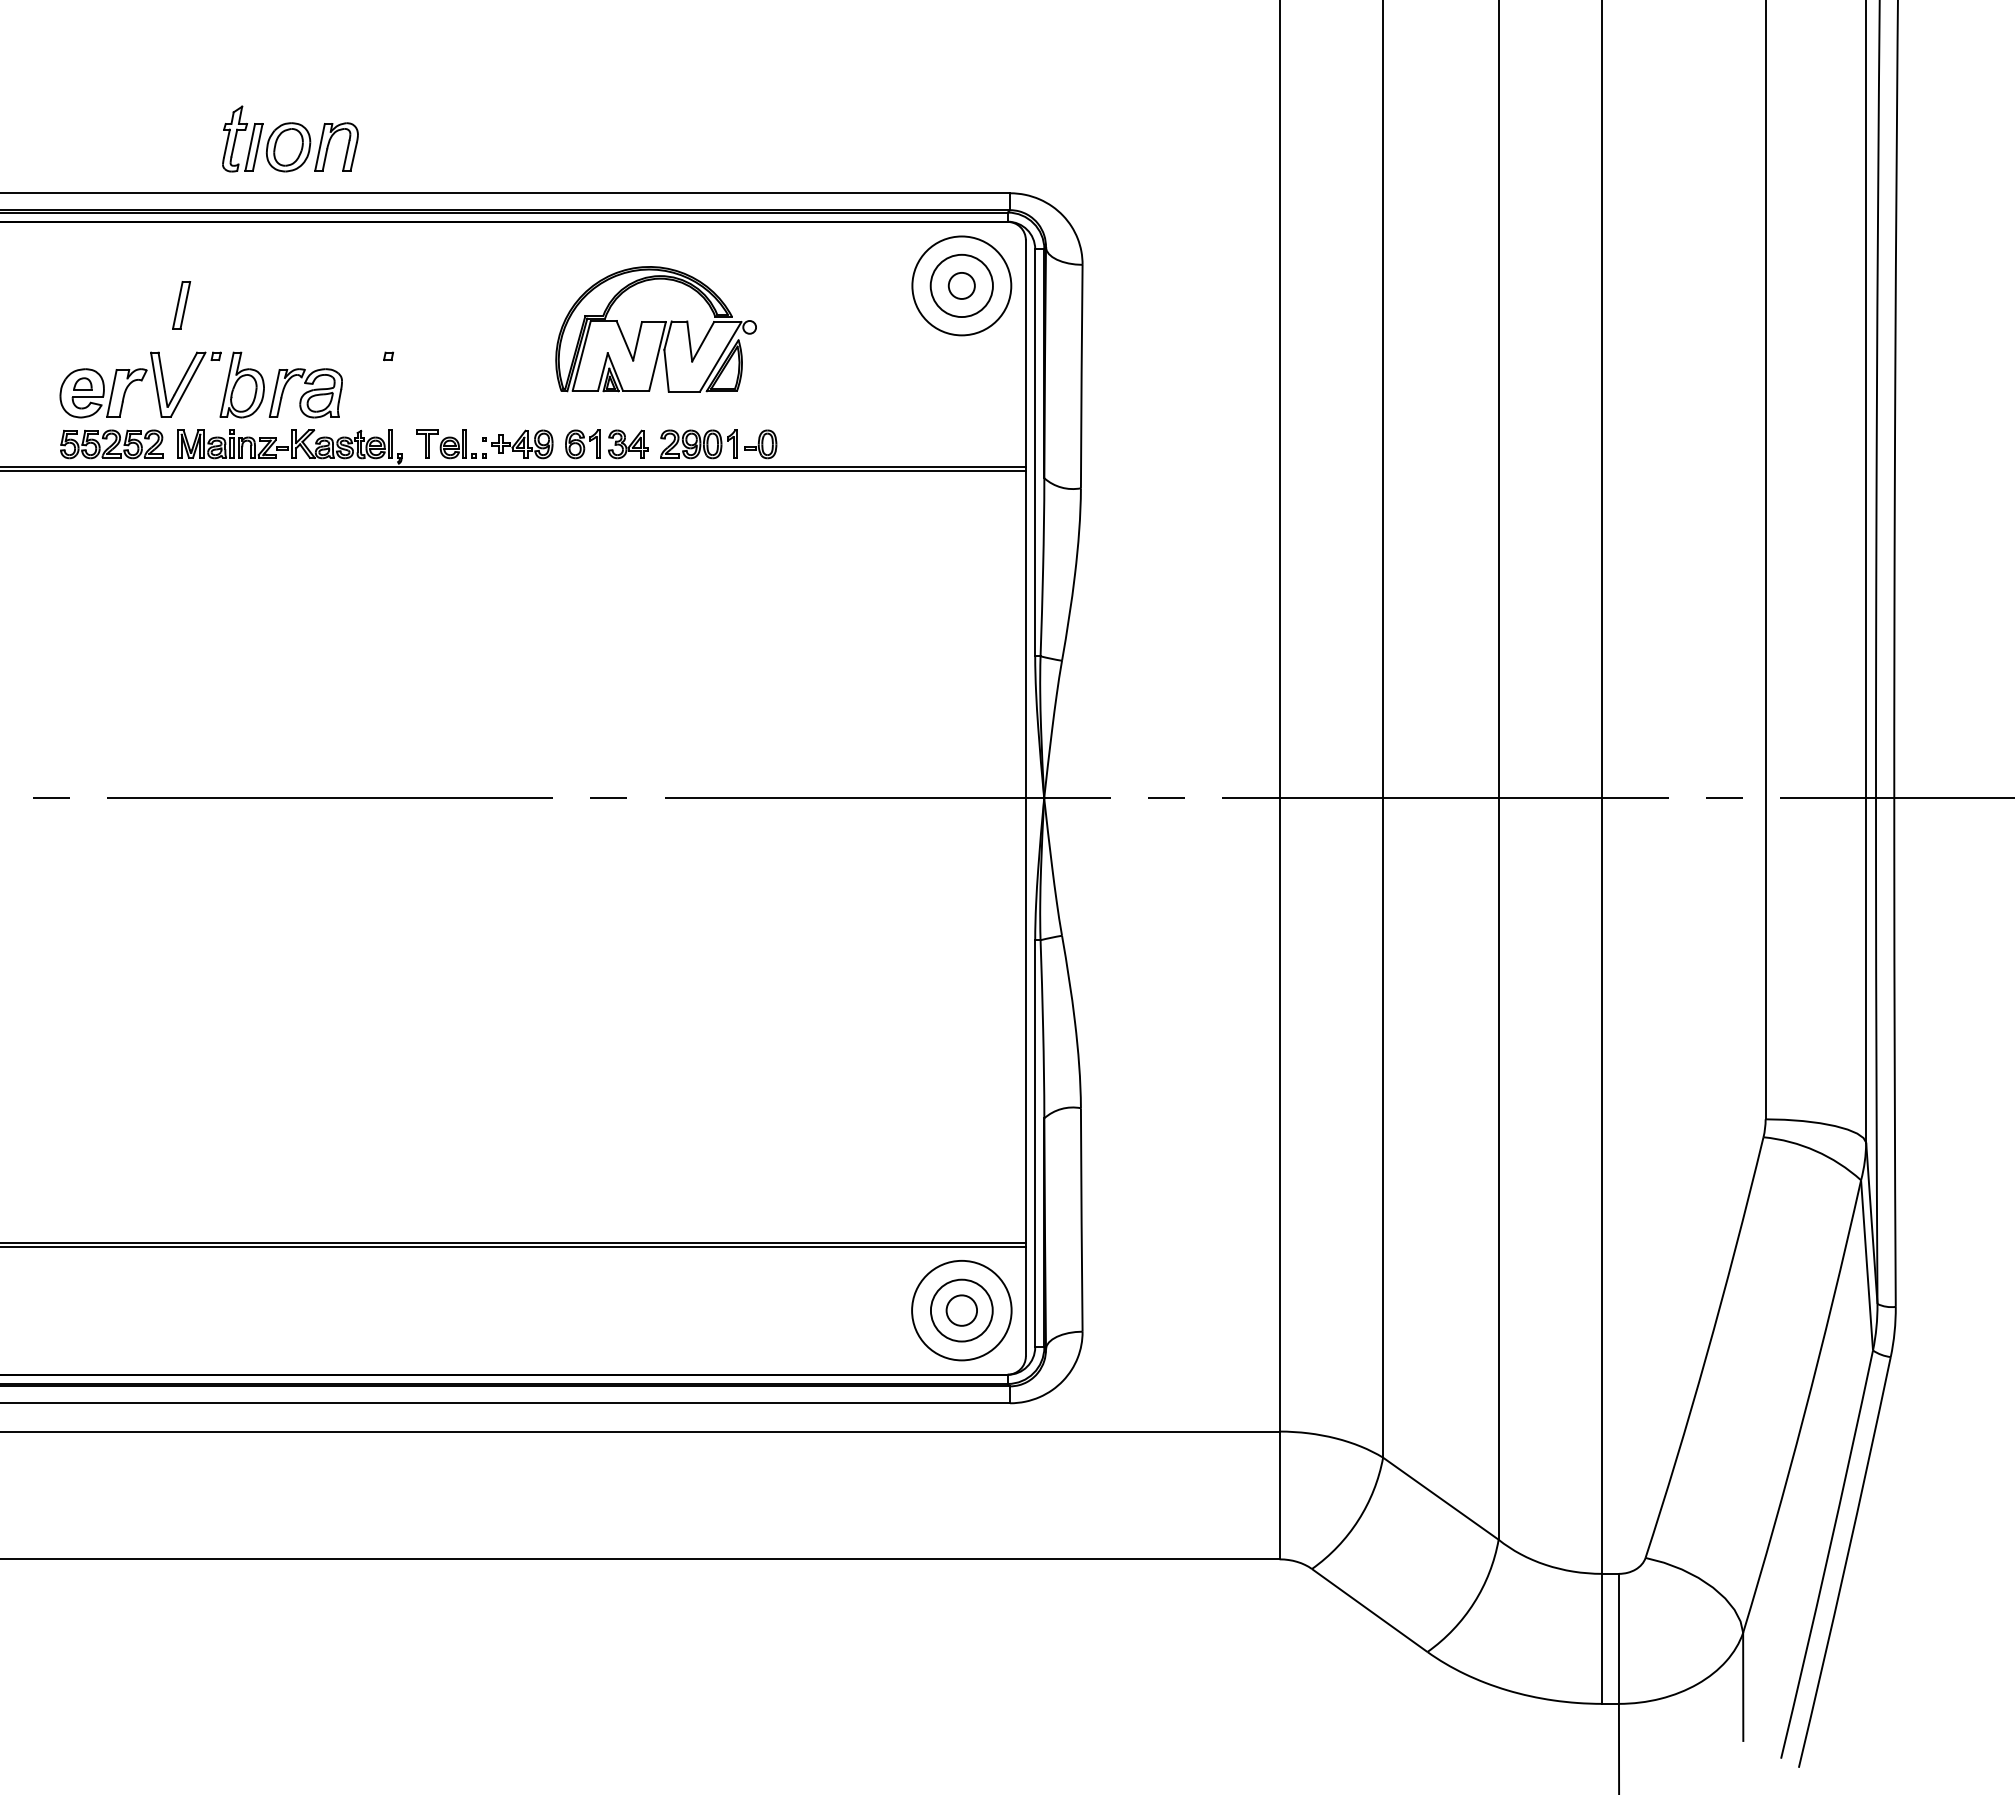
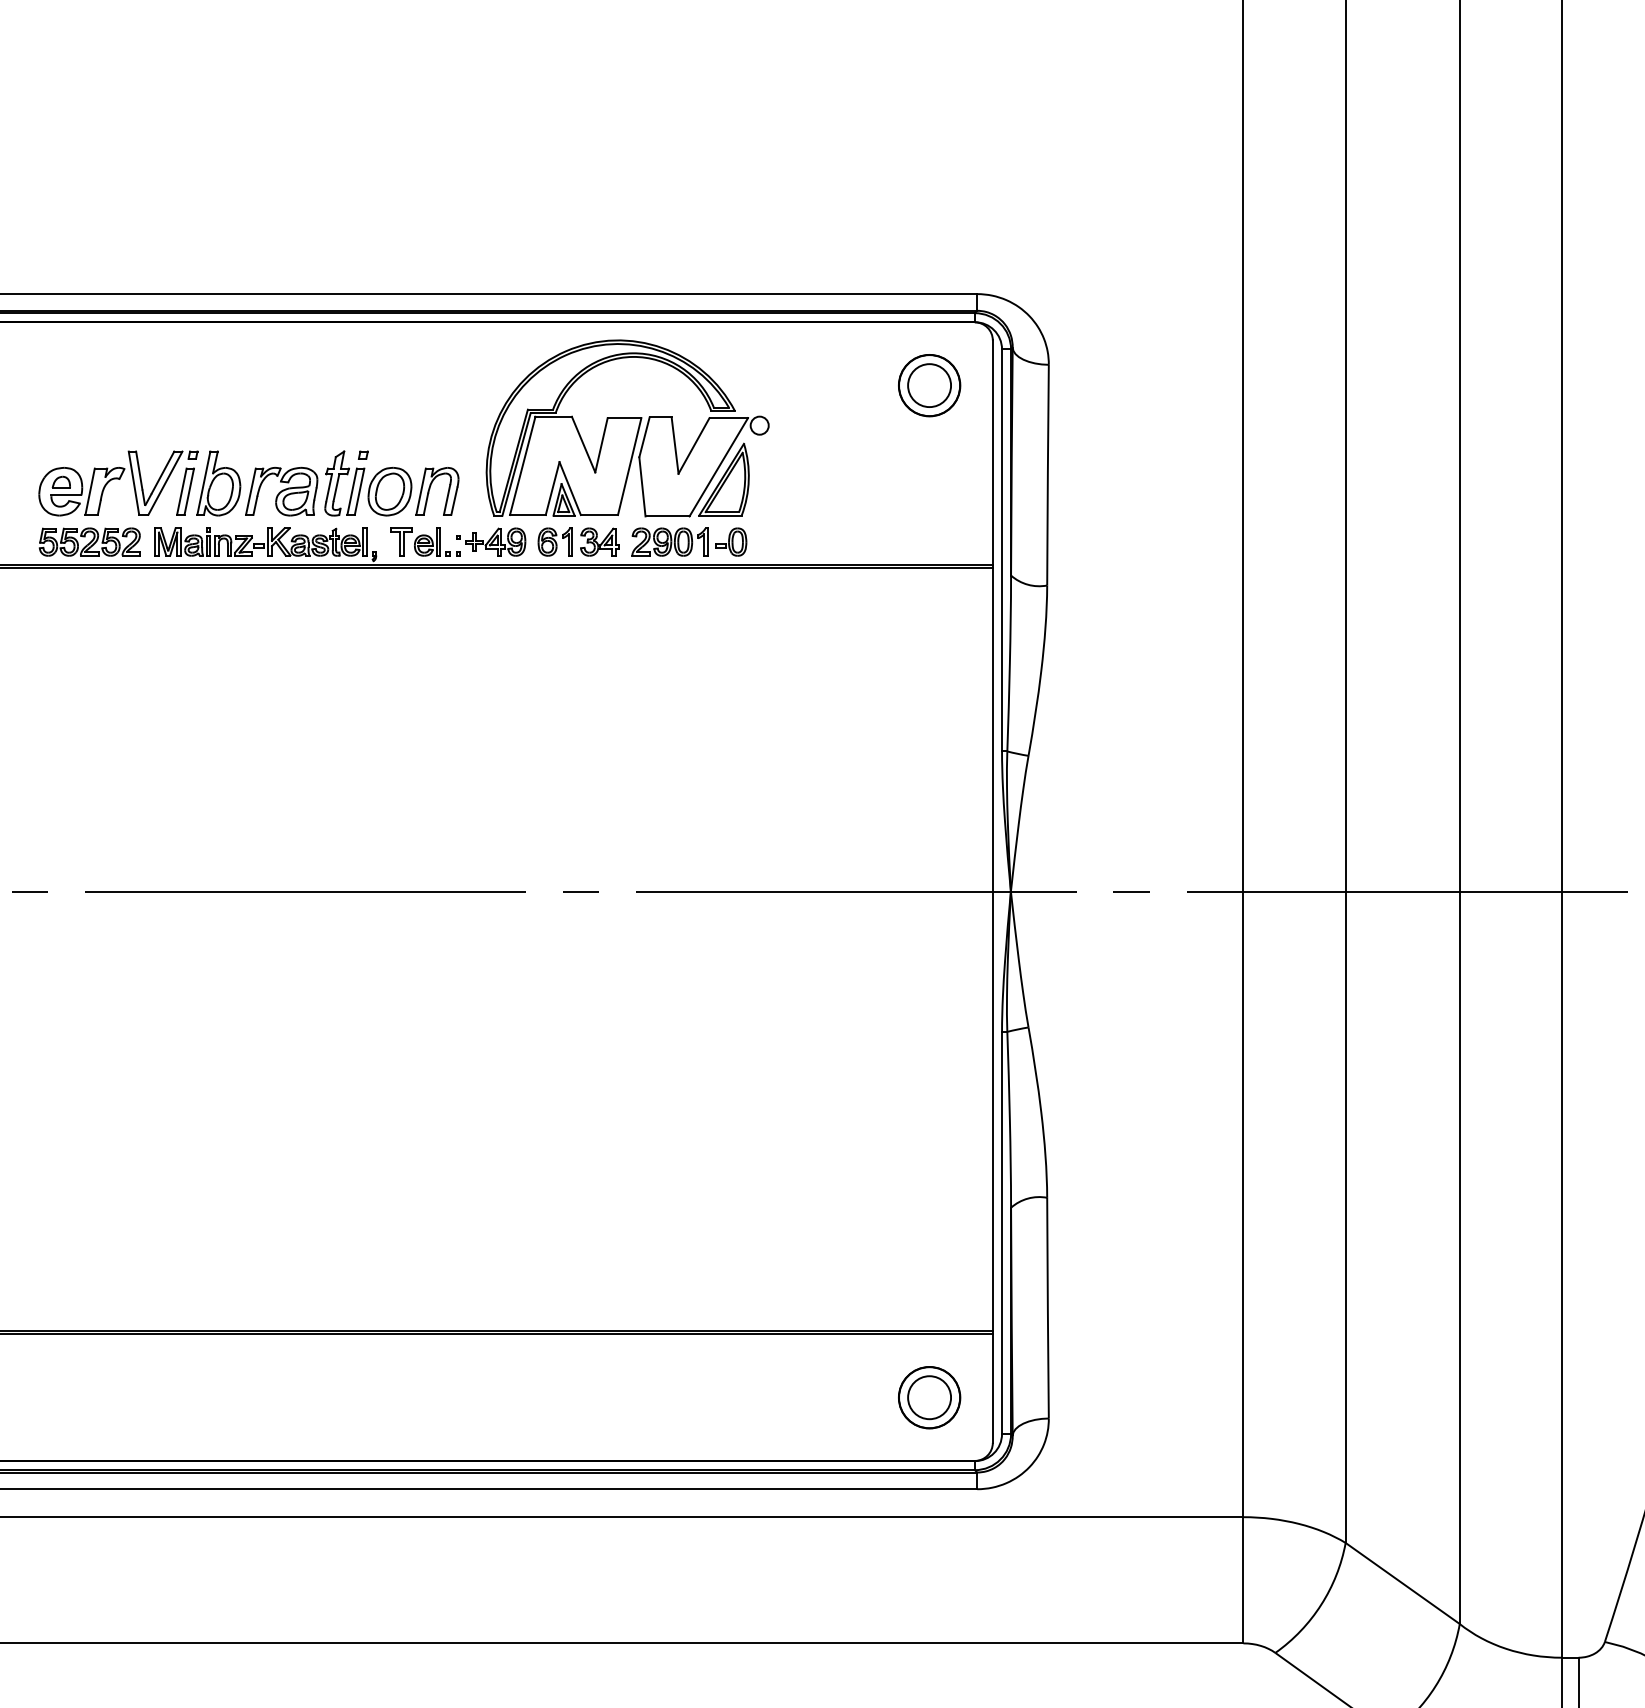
part: (290, 138) -> (391, 482), moved
circle: (961, 285) -> (929, 385), size x0.62
circle: (961, 285) -> (929, 385), size x1.67
part: (181, 305) -> (185, 491), moved
part: (655, 329) -> (626, 428), size x1.43
circle: (961, 1310) -> (929, 1397), size x0.62
circle: (961, 1310) -> (929, 1397), size x1.43

